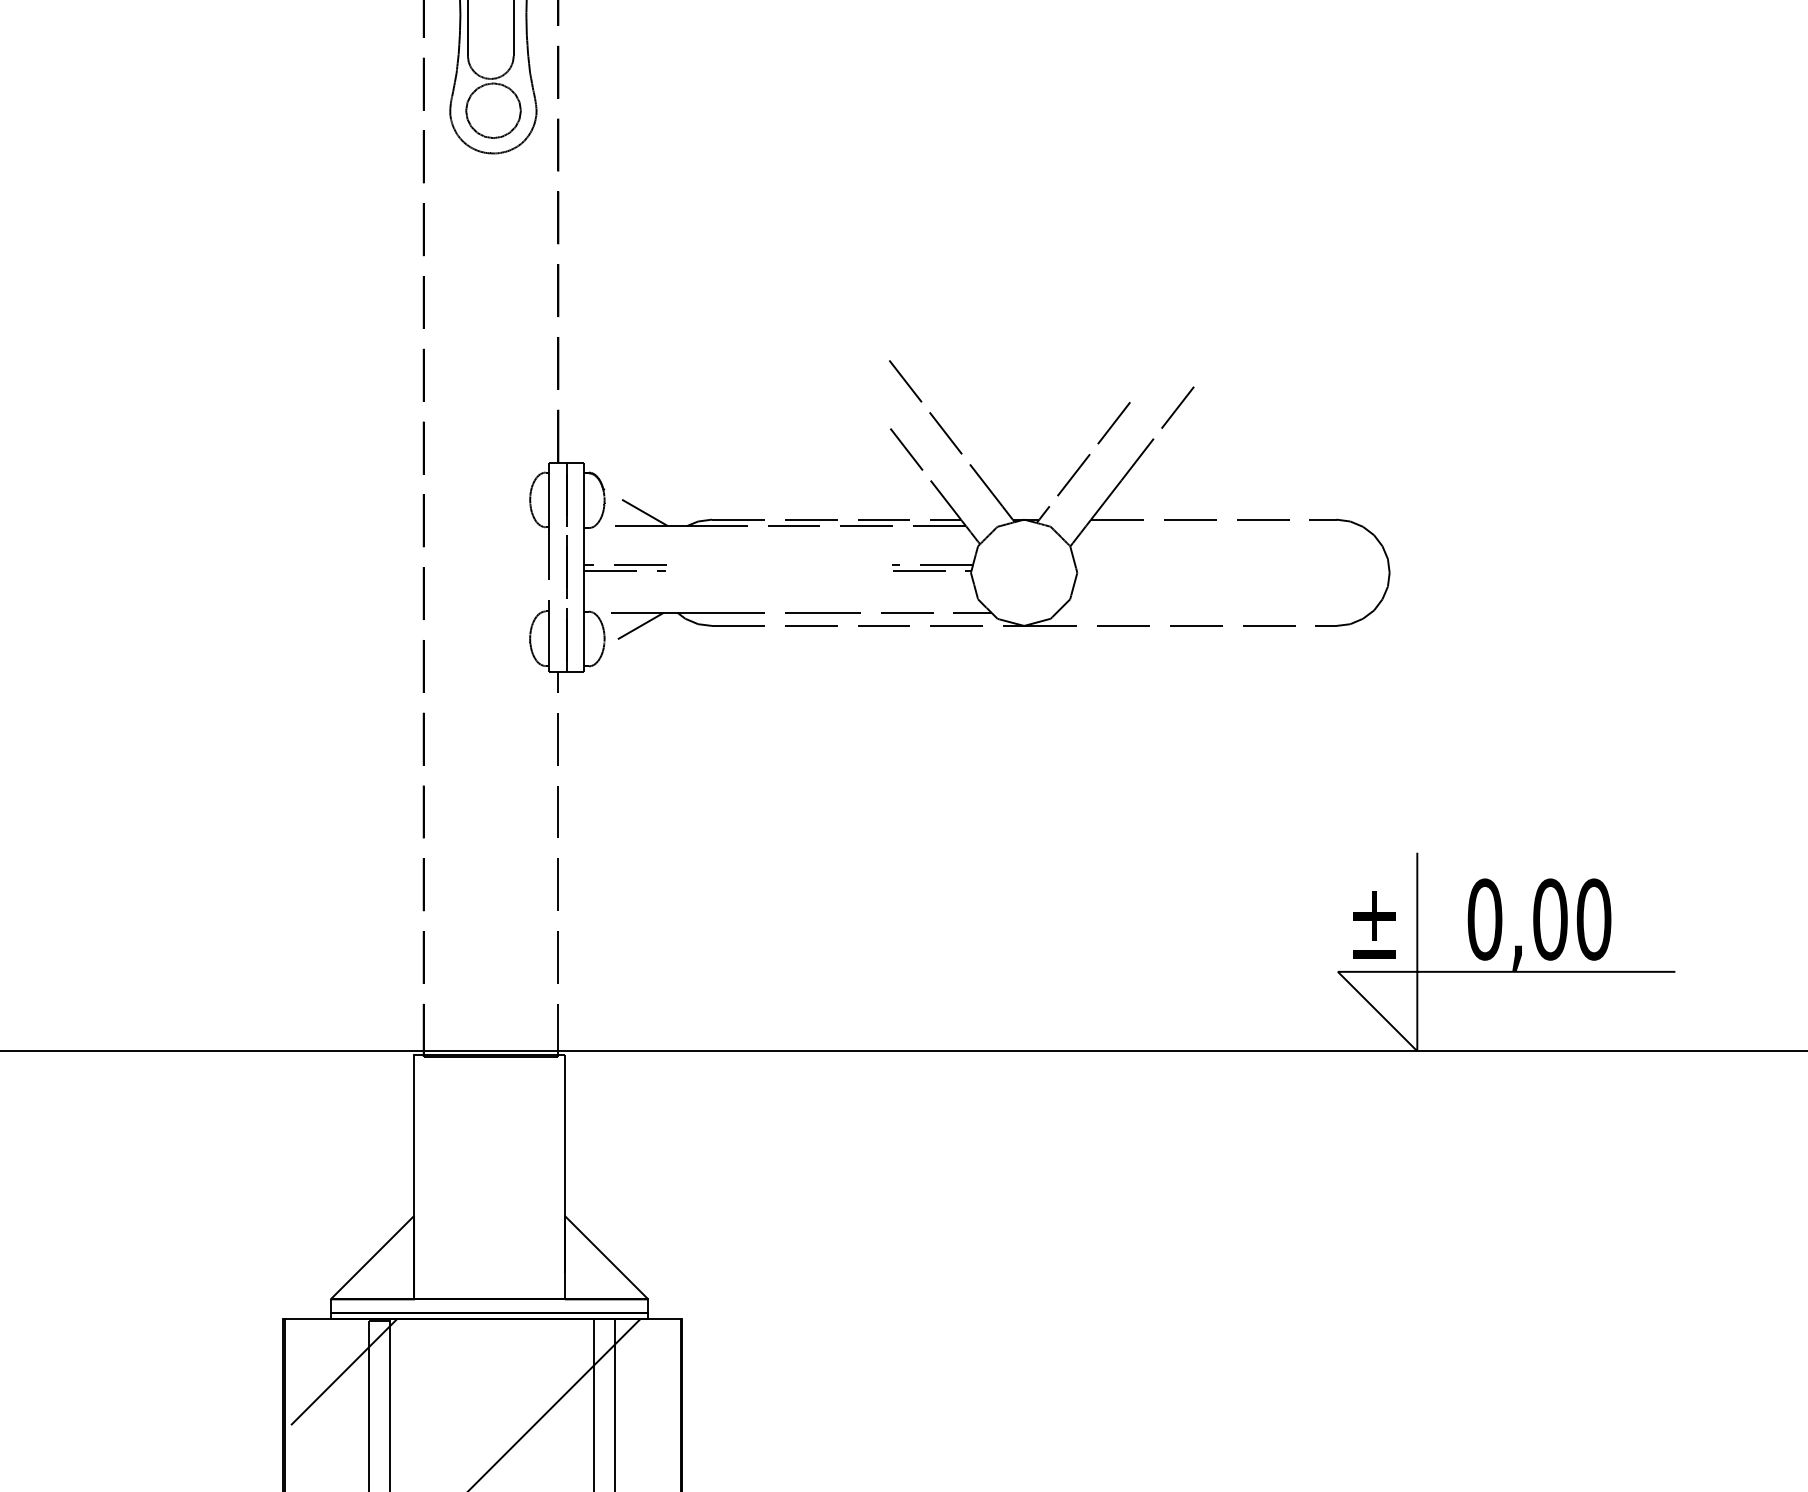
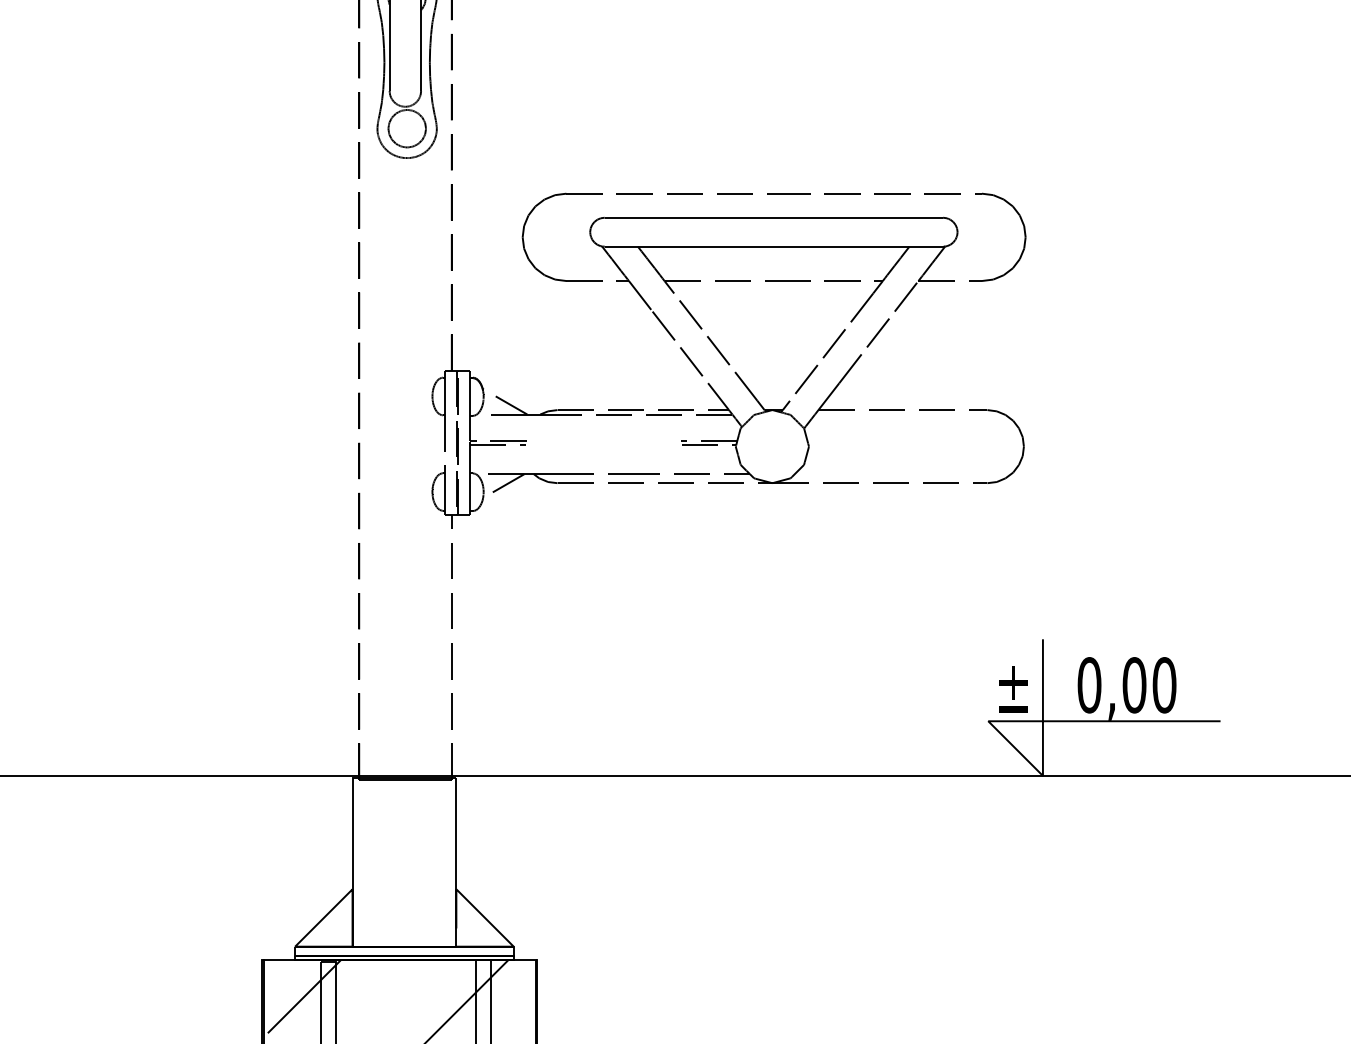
part: (1025, 331) -> (773, 280), added

